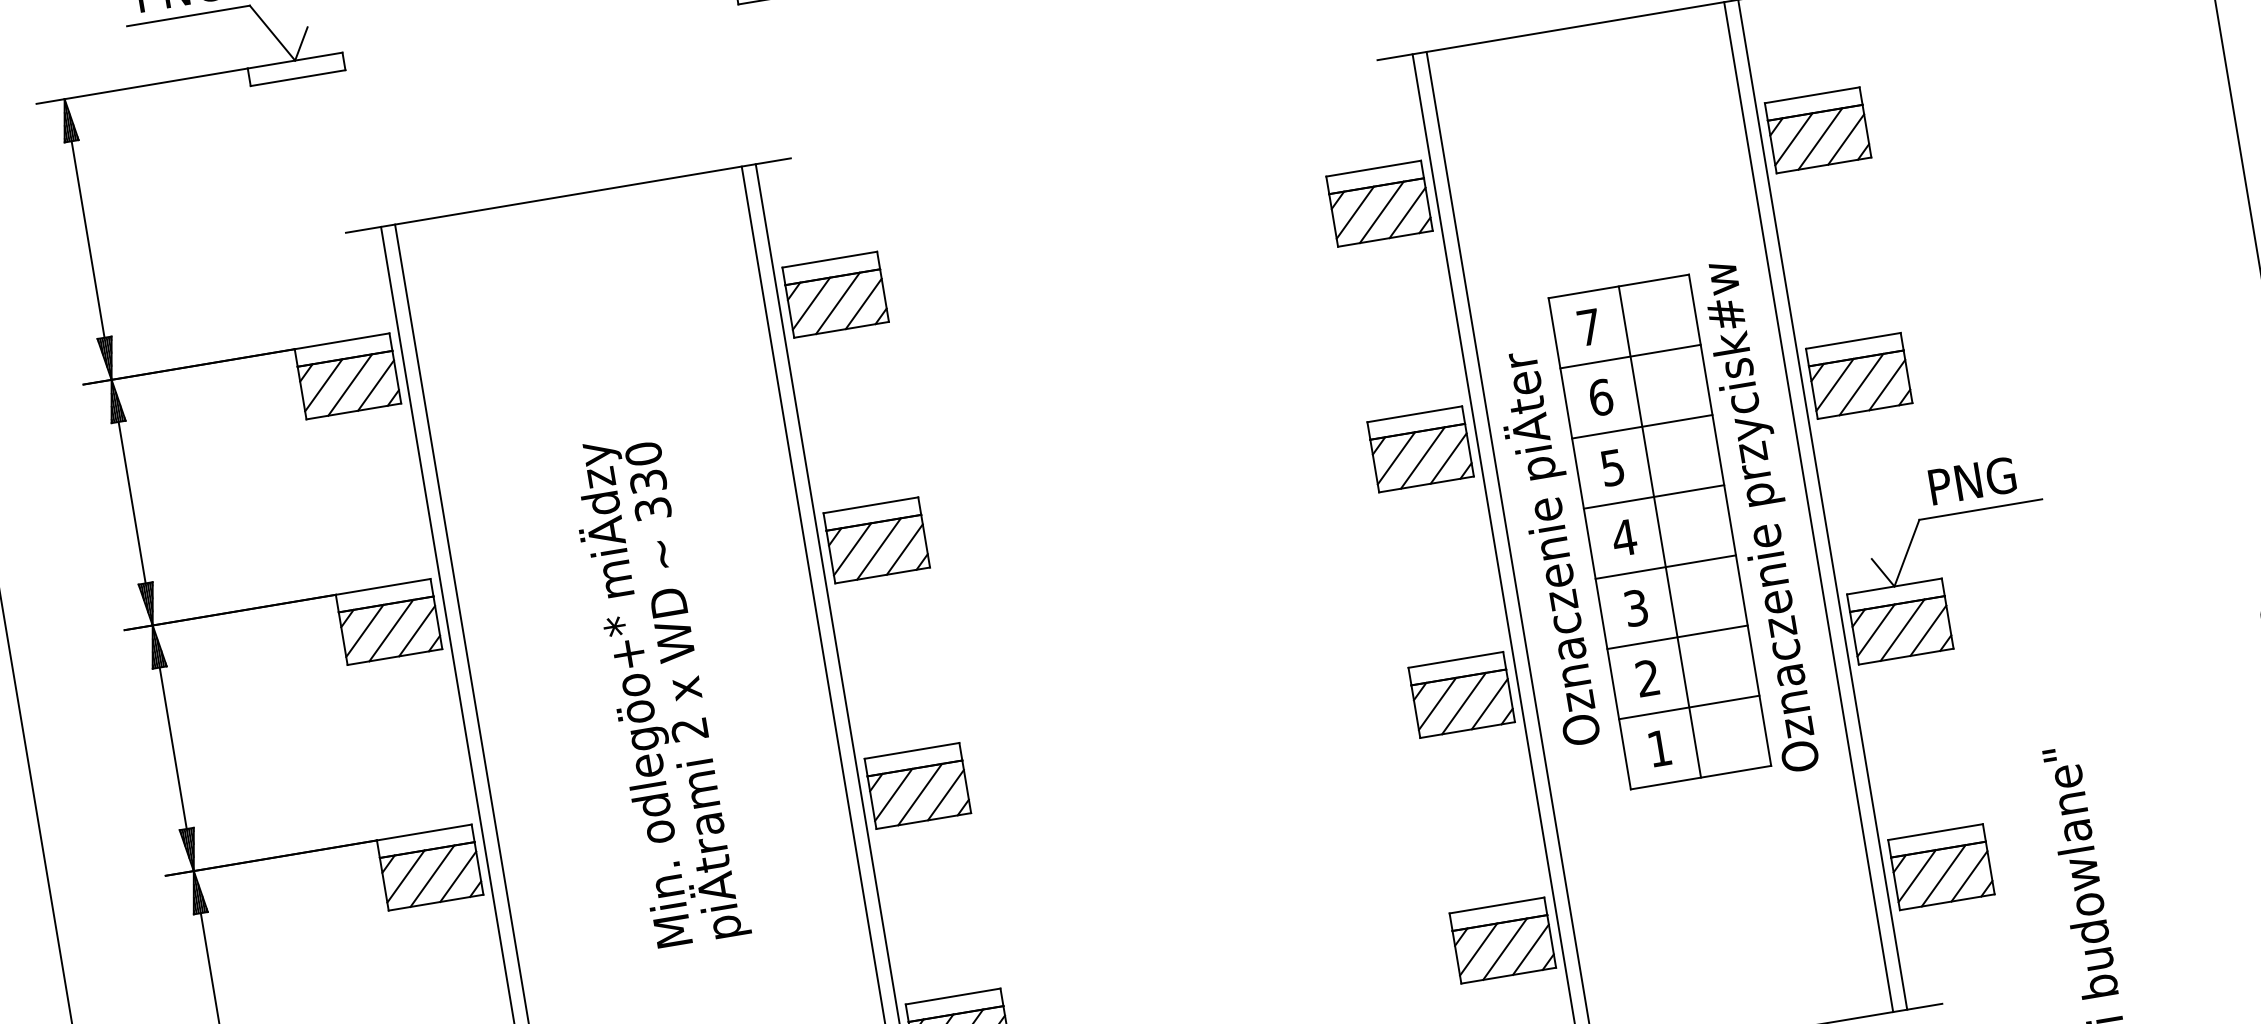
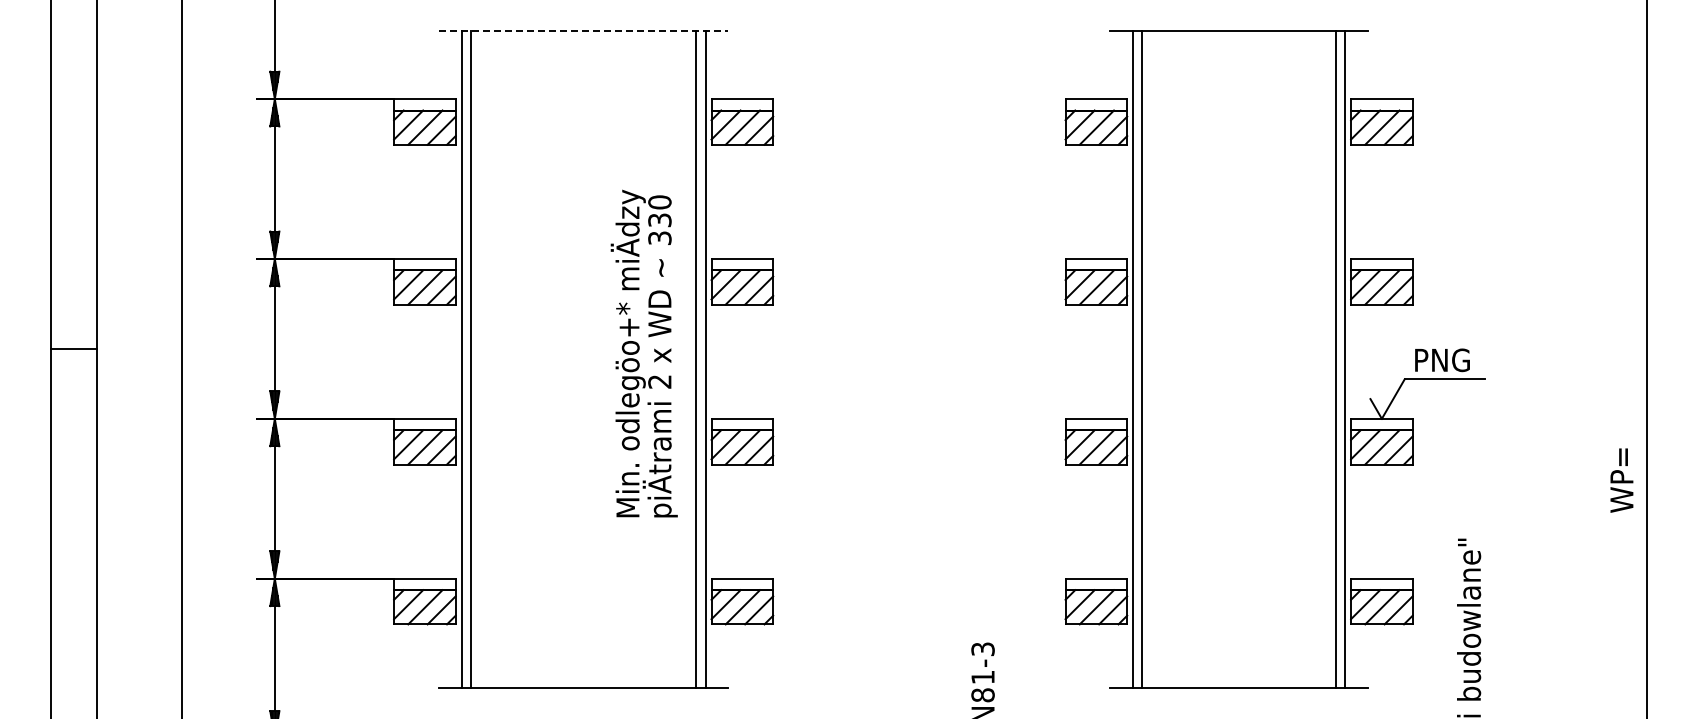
line: (568, 195) -> (583, 30), solid -> dashed
part: (1656, 534) -> (1236, 360), removed
text: (657, 690) -> (643, 353), moved

